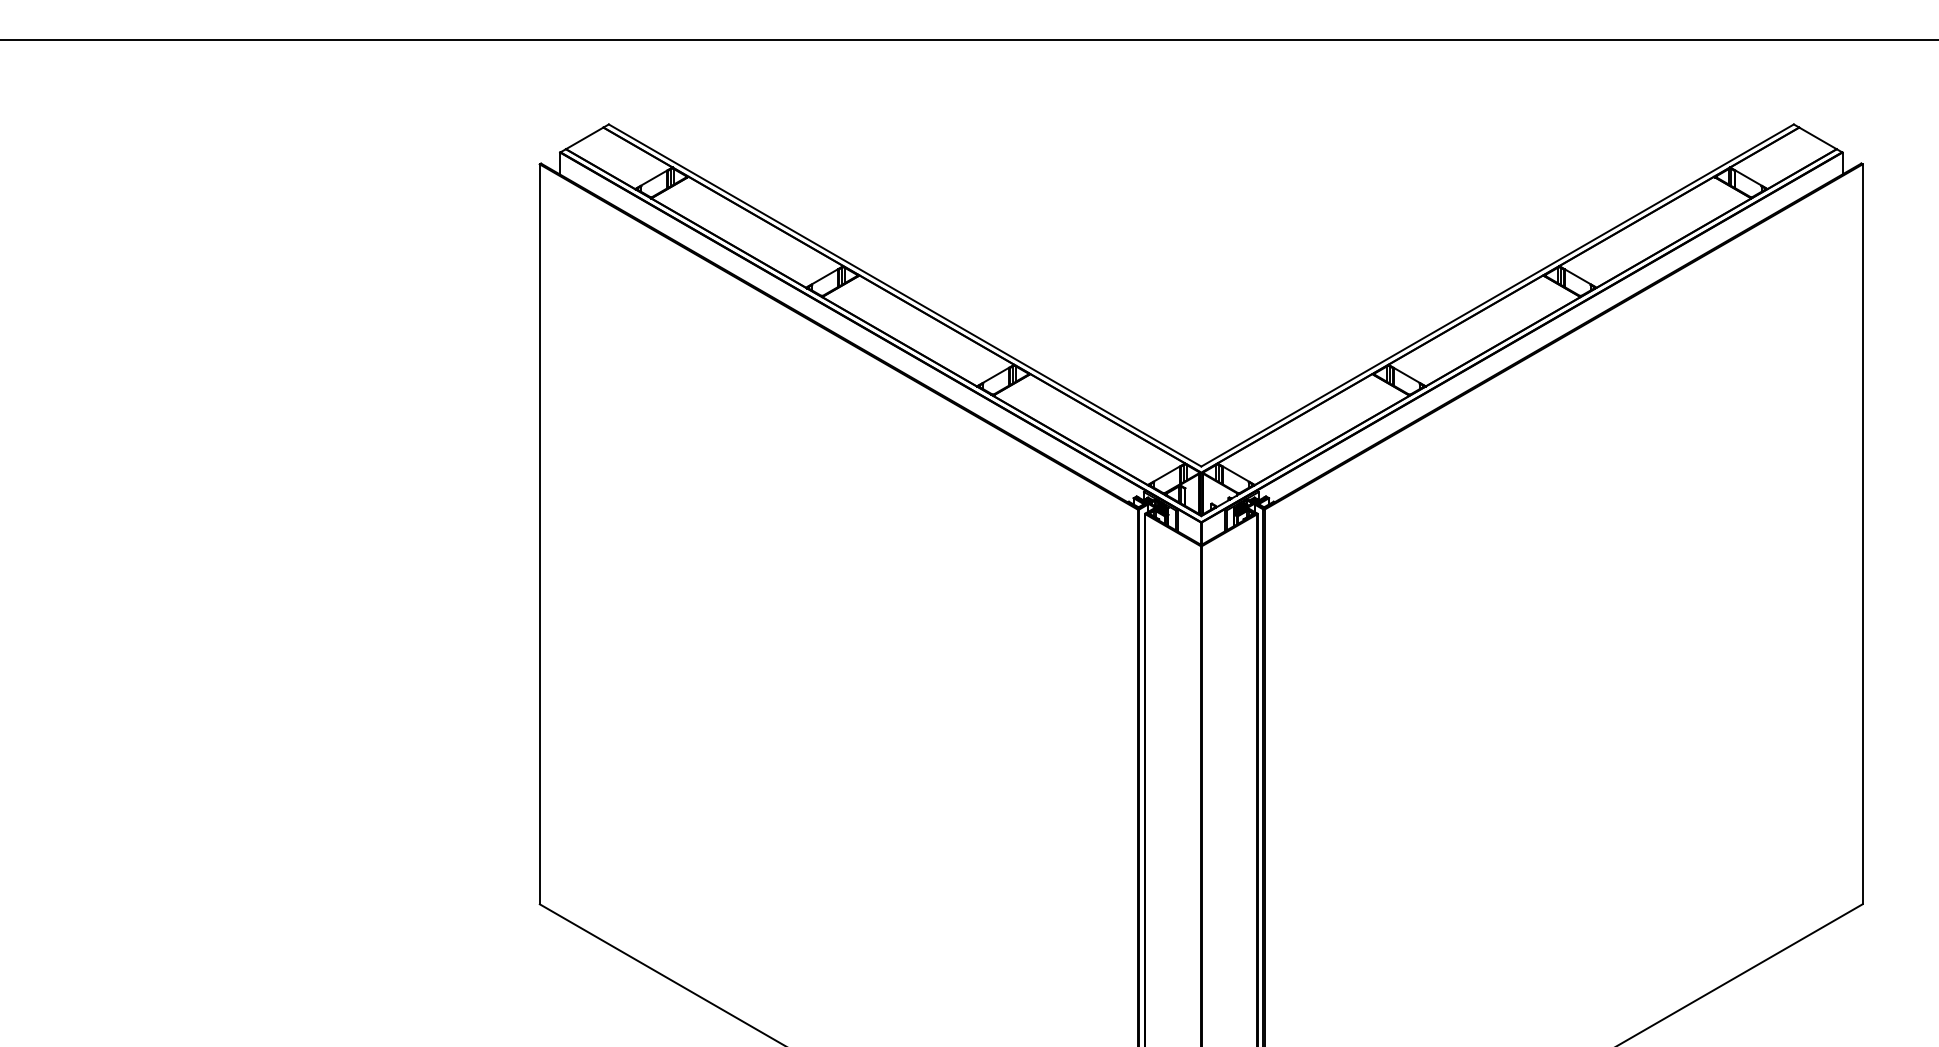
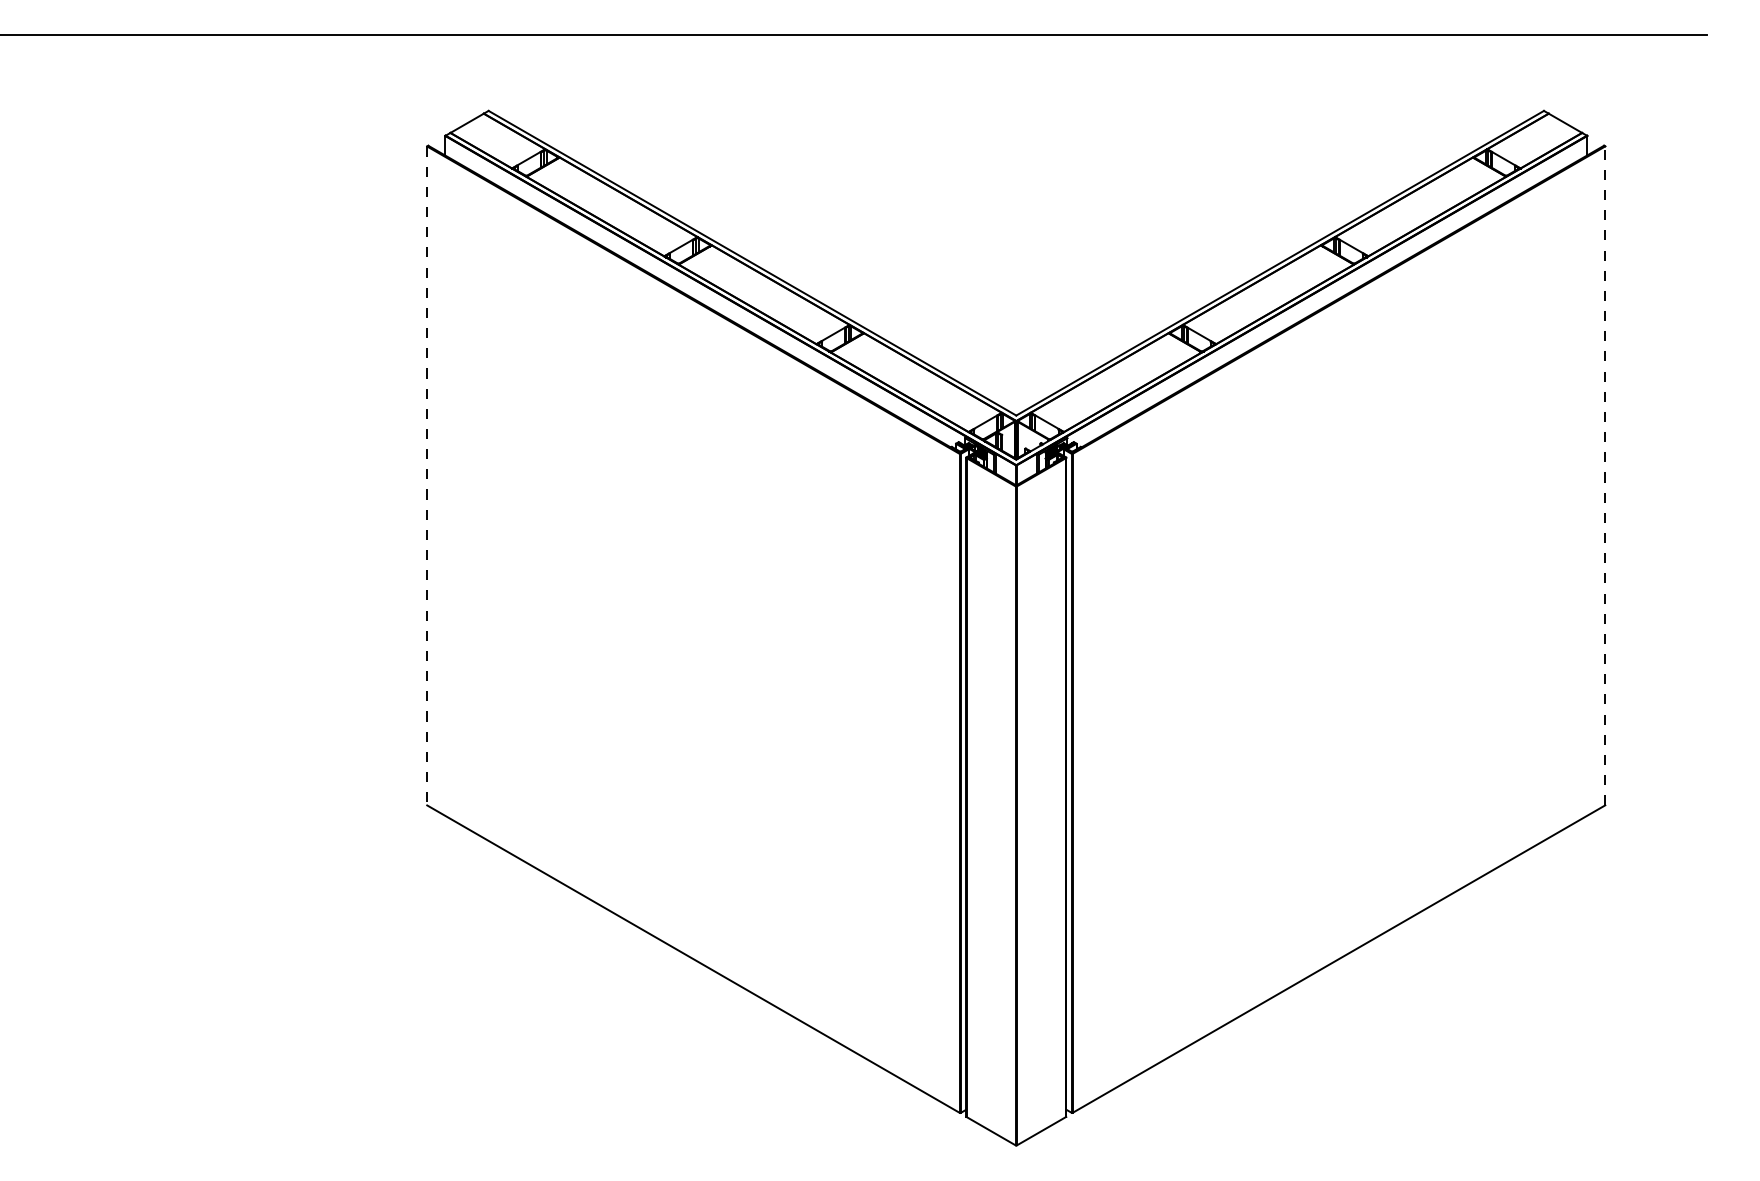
line: (1862, 533) -> (1605, 475), solid -> dashed
line: (540, 534) -> (427, 476), solid -> dashed

